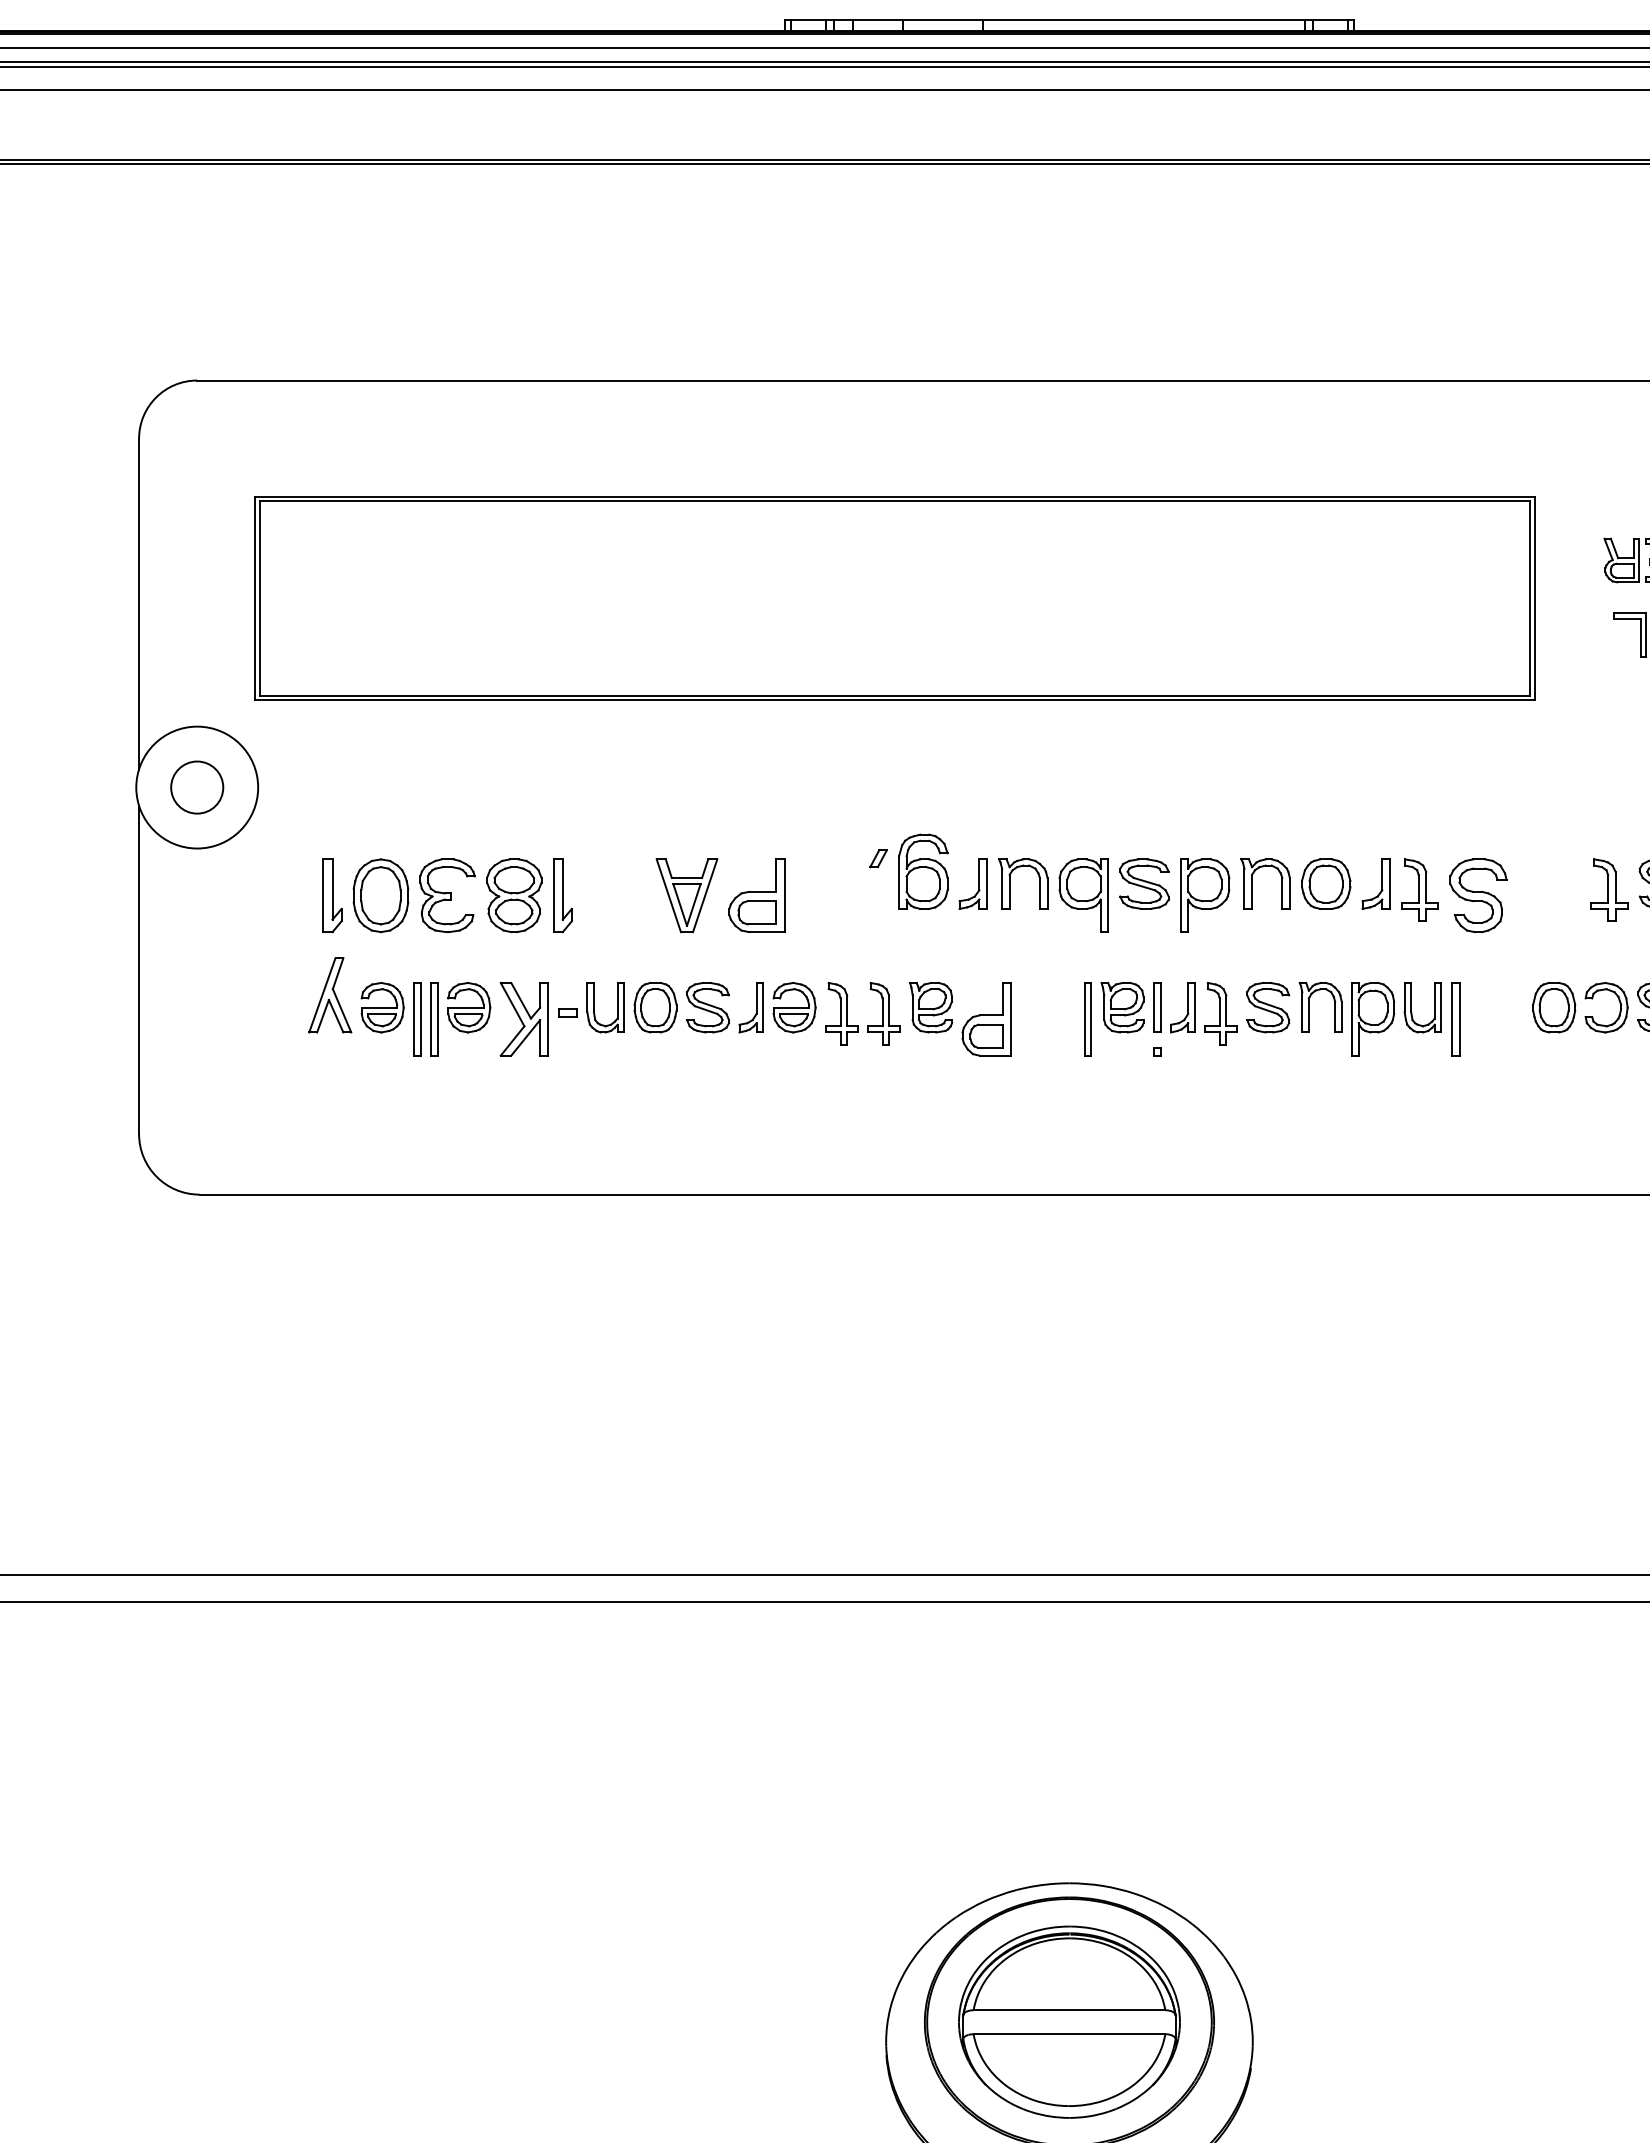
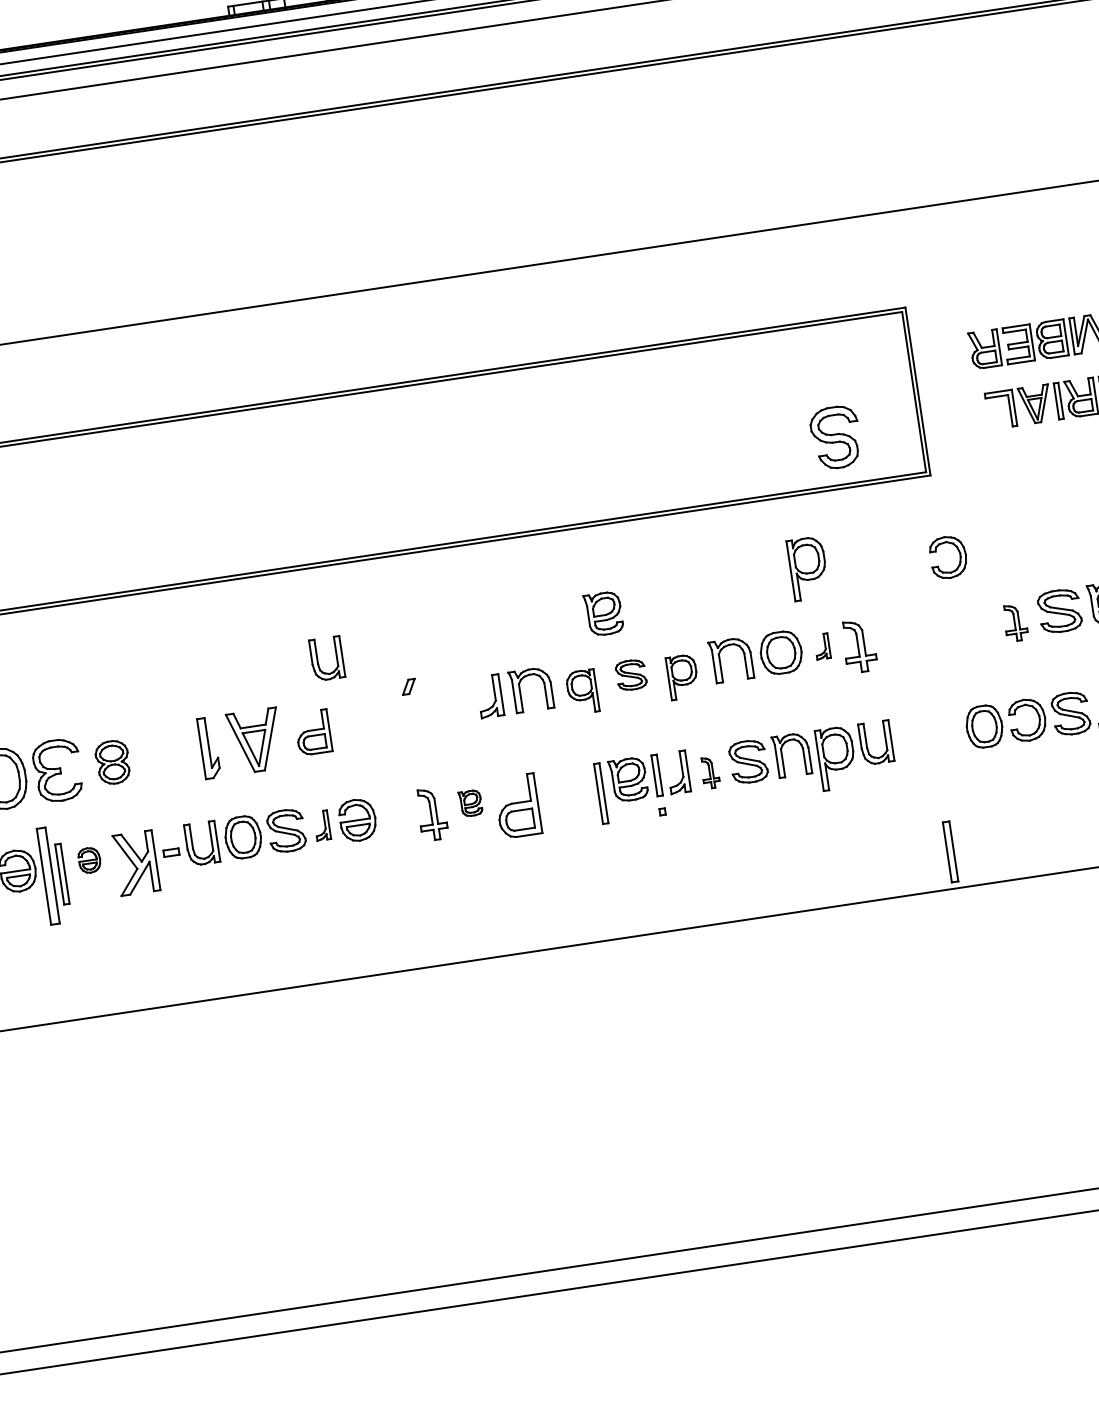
part: (1373, 789) -> (808, 568), added
part: (1554, 803) -> (959, 558), added
part: (1122, 806) -> (603, 613), added
part: (775, 810) -> (317, 659), added
part: (923, 871) -> (447, 691), removed
part: (1144, 883) -> (631, 674), size x0.7
part: (1375, 883) -> (821, 646), size x0.6
part: (1609, 889) -> (1015, 622), size x0.7
part: (514, 895) -> (113, 762), size x0.7
part: (562, 895) -> (208, 747), moved
part: (756, 895) -> (312, 732), size x0.7
part: (1083, 895) -> (582, 692), size x0.7
part: (1205, 895) -> (683, 677), size x0.7
part: (1478, 895) -> (836, 437), moved
part: (469, 1007) -> (89, 860), size x0.6
part: (750, 1007) -> (321, 825), size x0.7
part: (931, 1007) -> (470, 803), size x0.6
part: (841, 1013) -> (397, 819), removed
part: (1220, 1013) -> (709, 772), size x0.6
part: (417, 1019) -> (48, 876), size x1.6
part: (1455, 1019) -> (950, 852), moved

